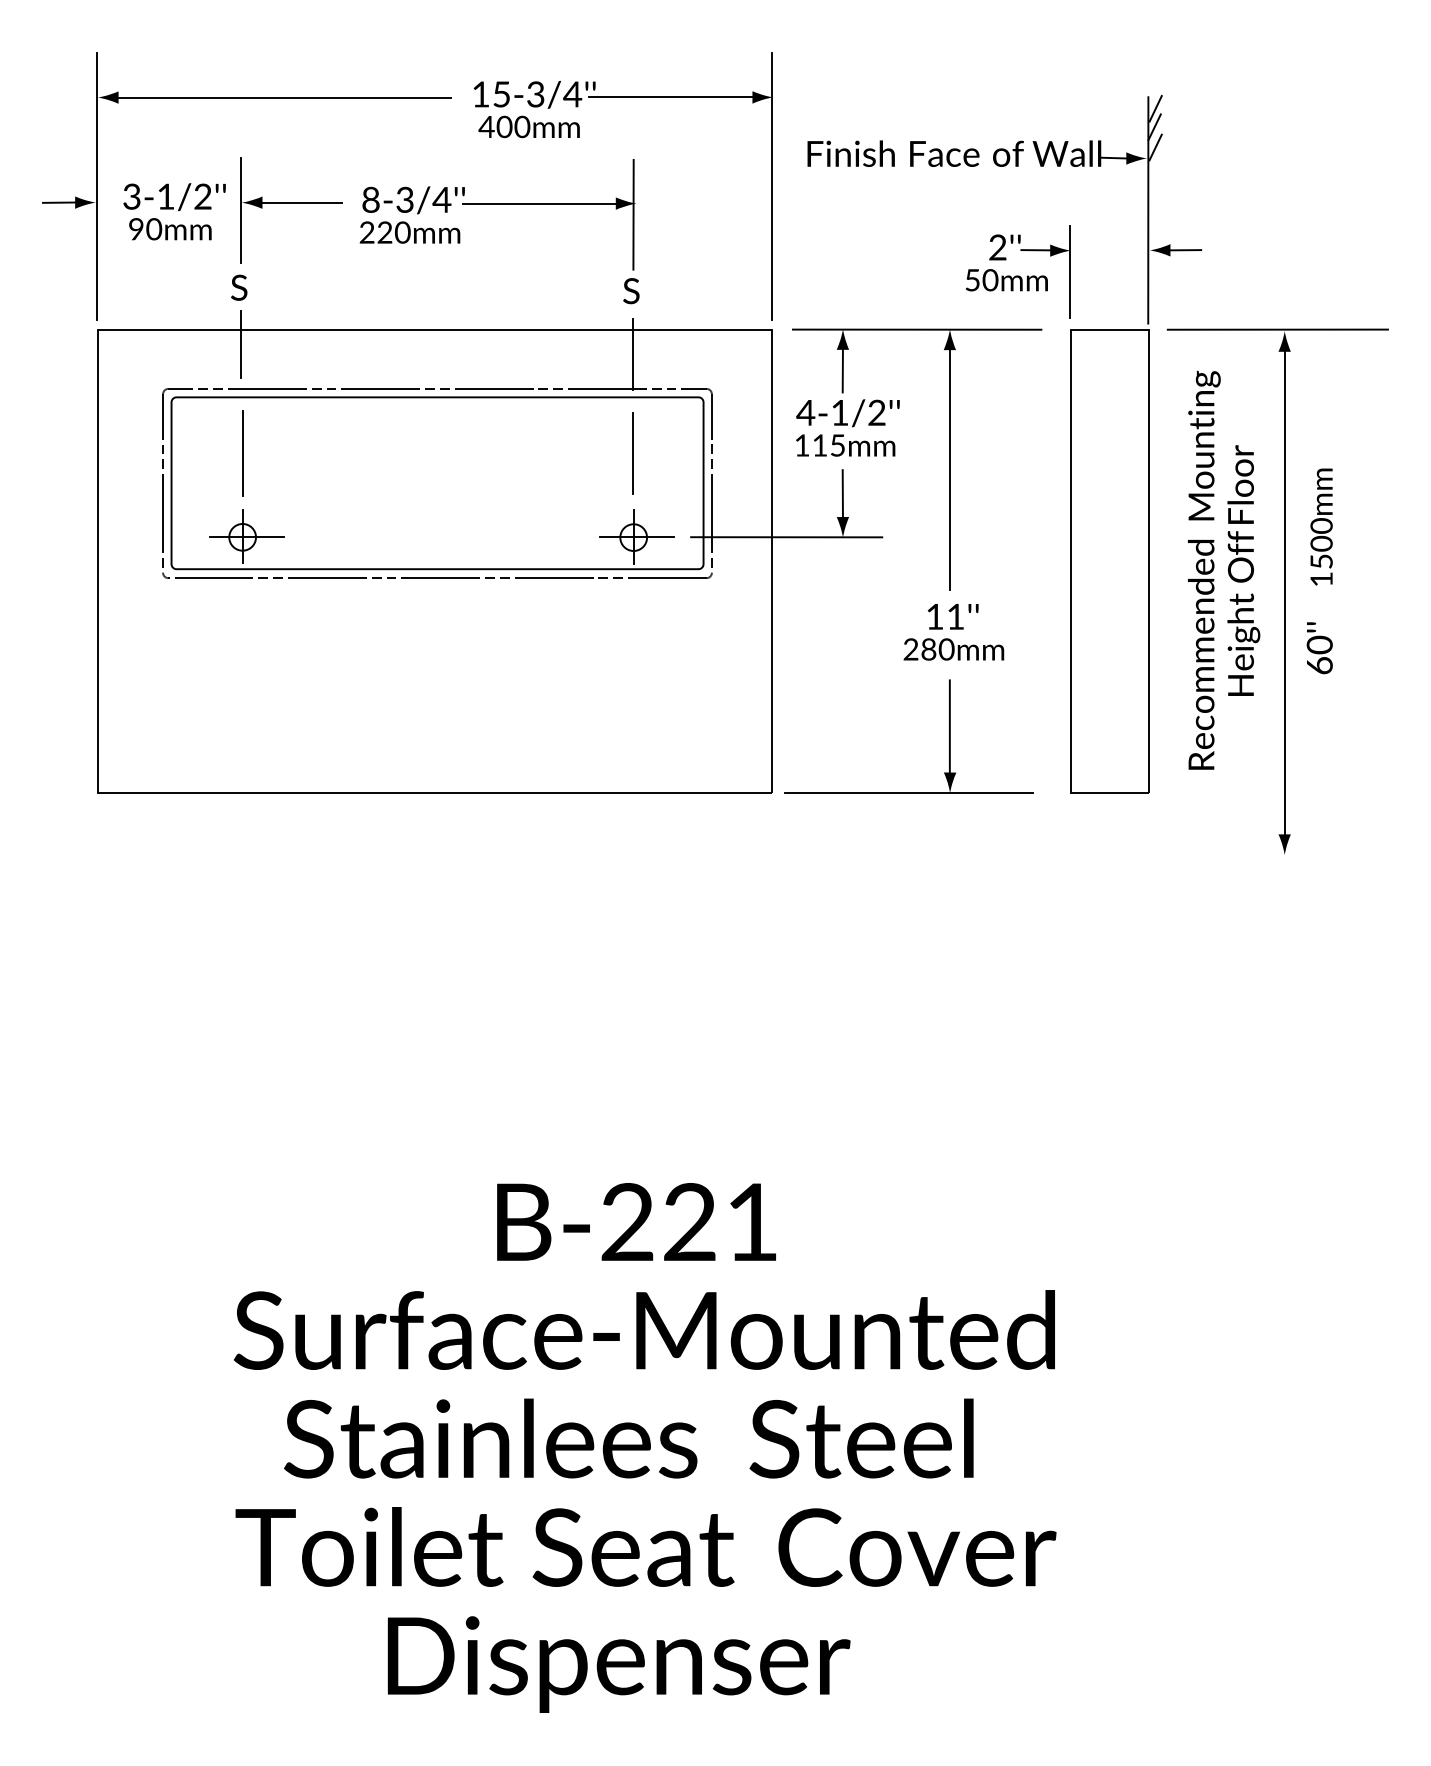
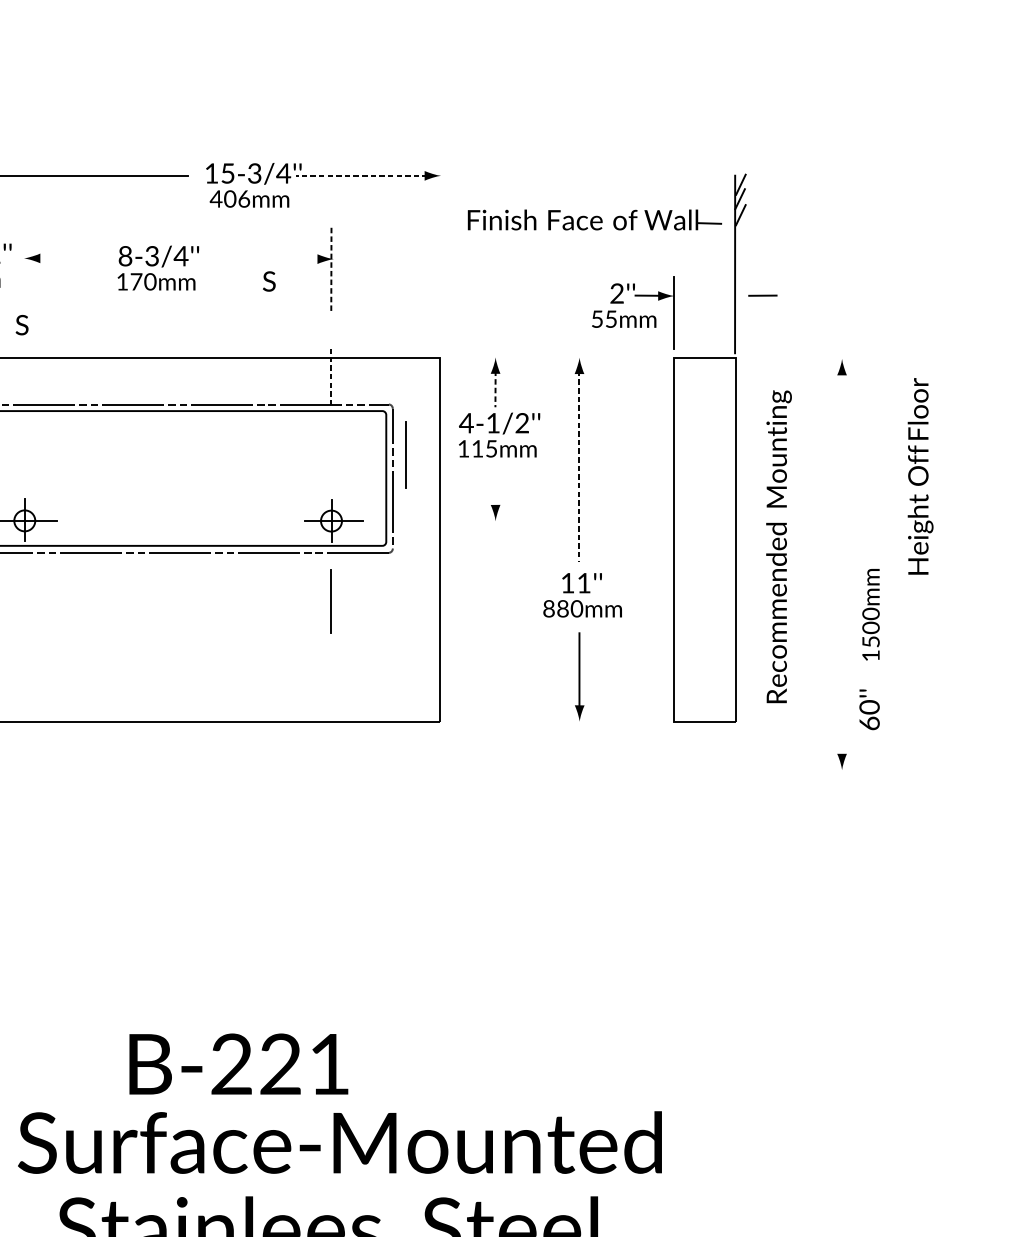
line: (672, 97) -> (361, 175), solid -> dashed
text: (522, 126) -> (244, 198), 400mm -> 406mm
fill: (1136, 158) -> (725, 223), removed
line: (772, 185) -> (440, 244), removed
line: (300, 202) -> (70, 258), removed
line: (541, 203) -> (259, 259), removed
line: (241, 209) -> (23, 263), removed
line: (633, 214) -> (331, 267), solid -> dashed
text: (375, 232) -> (128, 281), 220mm -> 170mm
fill: (1159, 250) -> (743, 295), removed
text: (990, 280) -> (611, 319), 50mm -> 55mm
text: (631, 291) -> (269, 281), moved
line: (916, 329) -> (553, 357), removed
line: (1277, 329) -> (836, 357), removed
line: (241, 344) -> (23, 369), removed
line: (633, 354) -> (331, 377), solid -> dashed
line: (842, 369) -> (495, 389), solid -> dashed
line: (242, 453) -> (405, 455), moved
line: (632, 453) -> (330, 601), moved
line: (949, 467) -> (579, 466), solid -> dashed
line: (842, 495) -> (495, 488), removed
line: (786, 537) -> (451, 521), removed
text: (1243, 570) -> (920, 476), moved
text: (1319, 571) -> (869, 649), moved
line: (1284, 592) -> (841, 564), removed
text: (910, 650) -> (548, 609), 280mm -> 880mm
line: (908, 793) -> (547, 721), removed
text: (636, 1221) -> (238, 1063), moved

